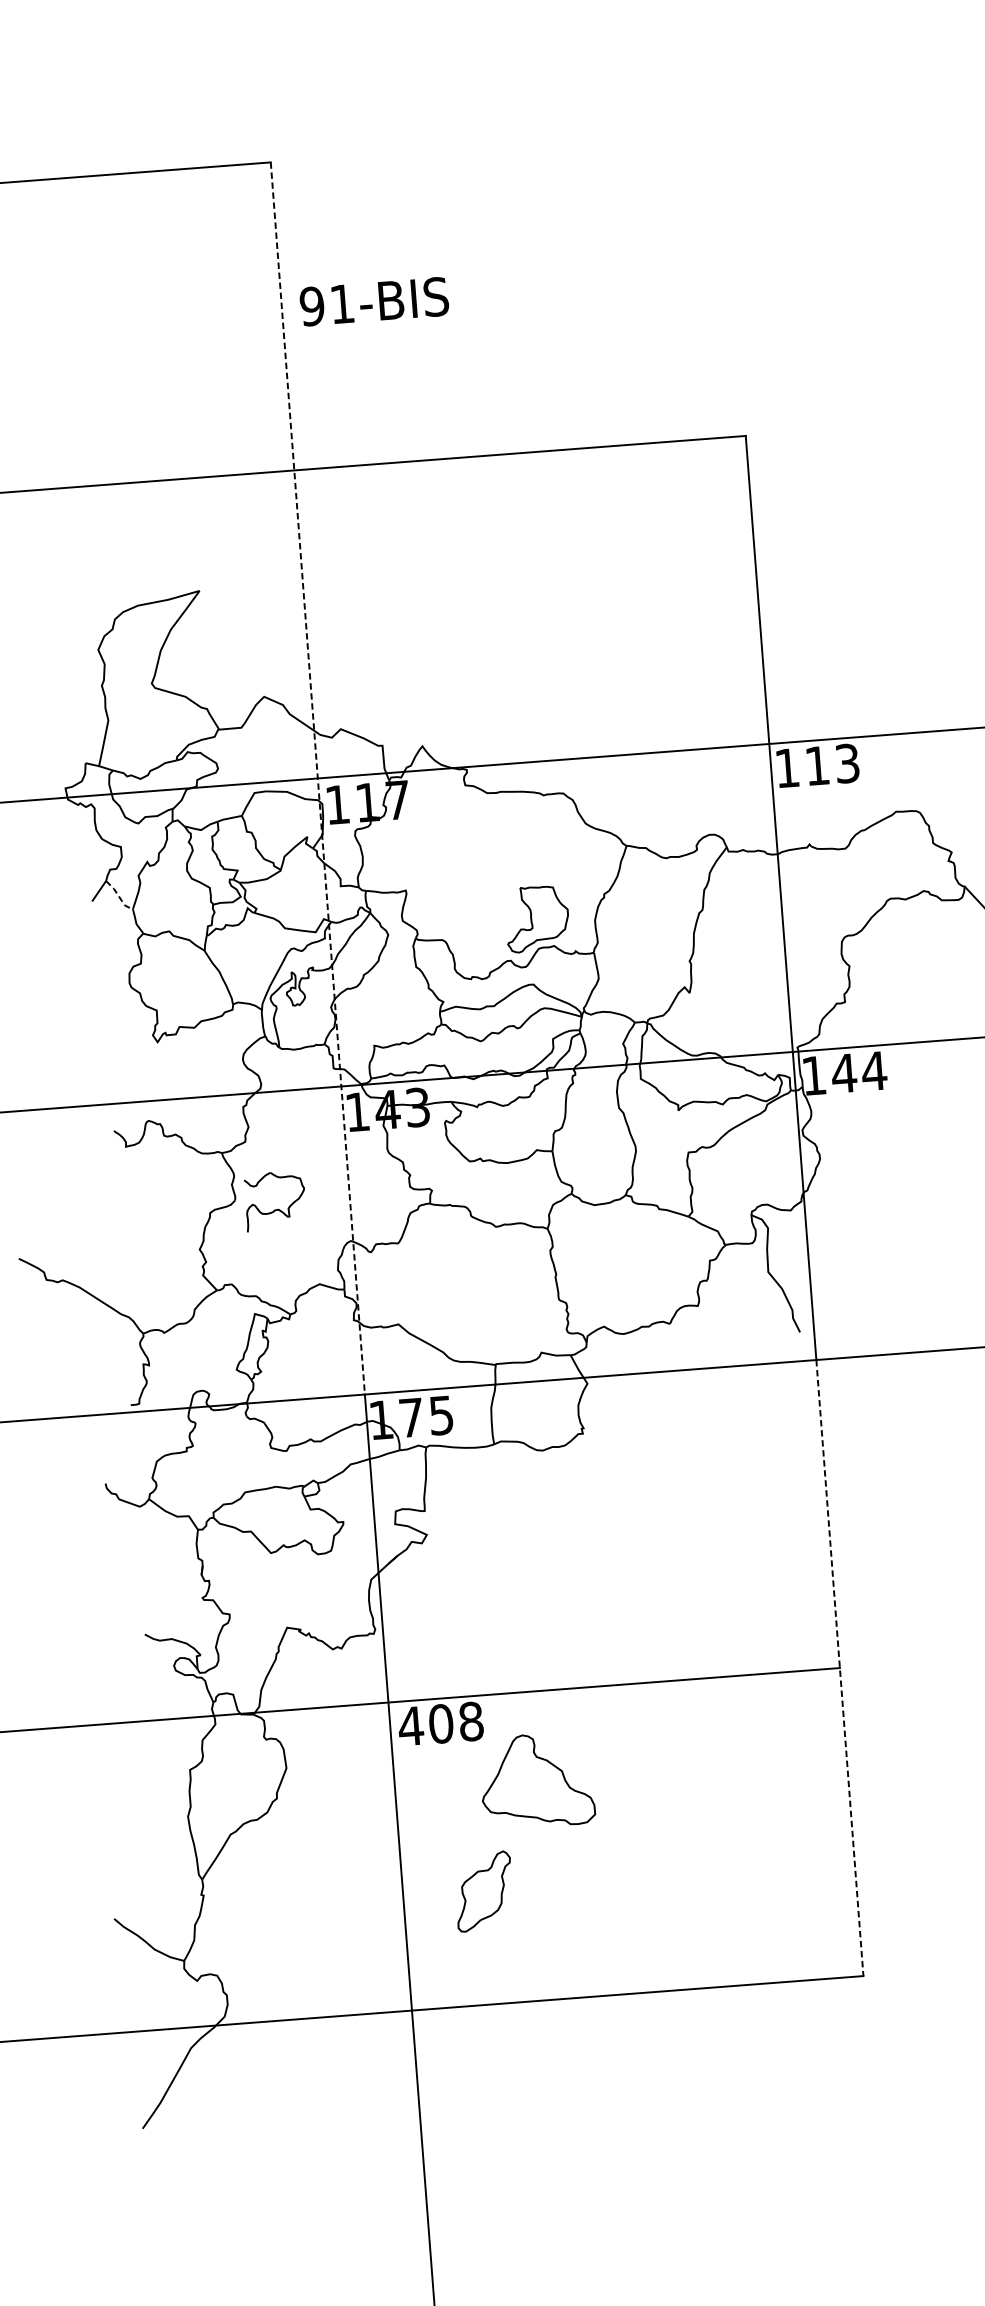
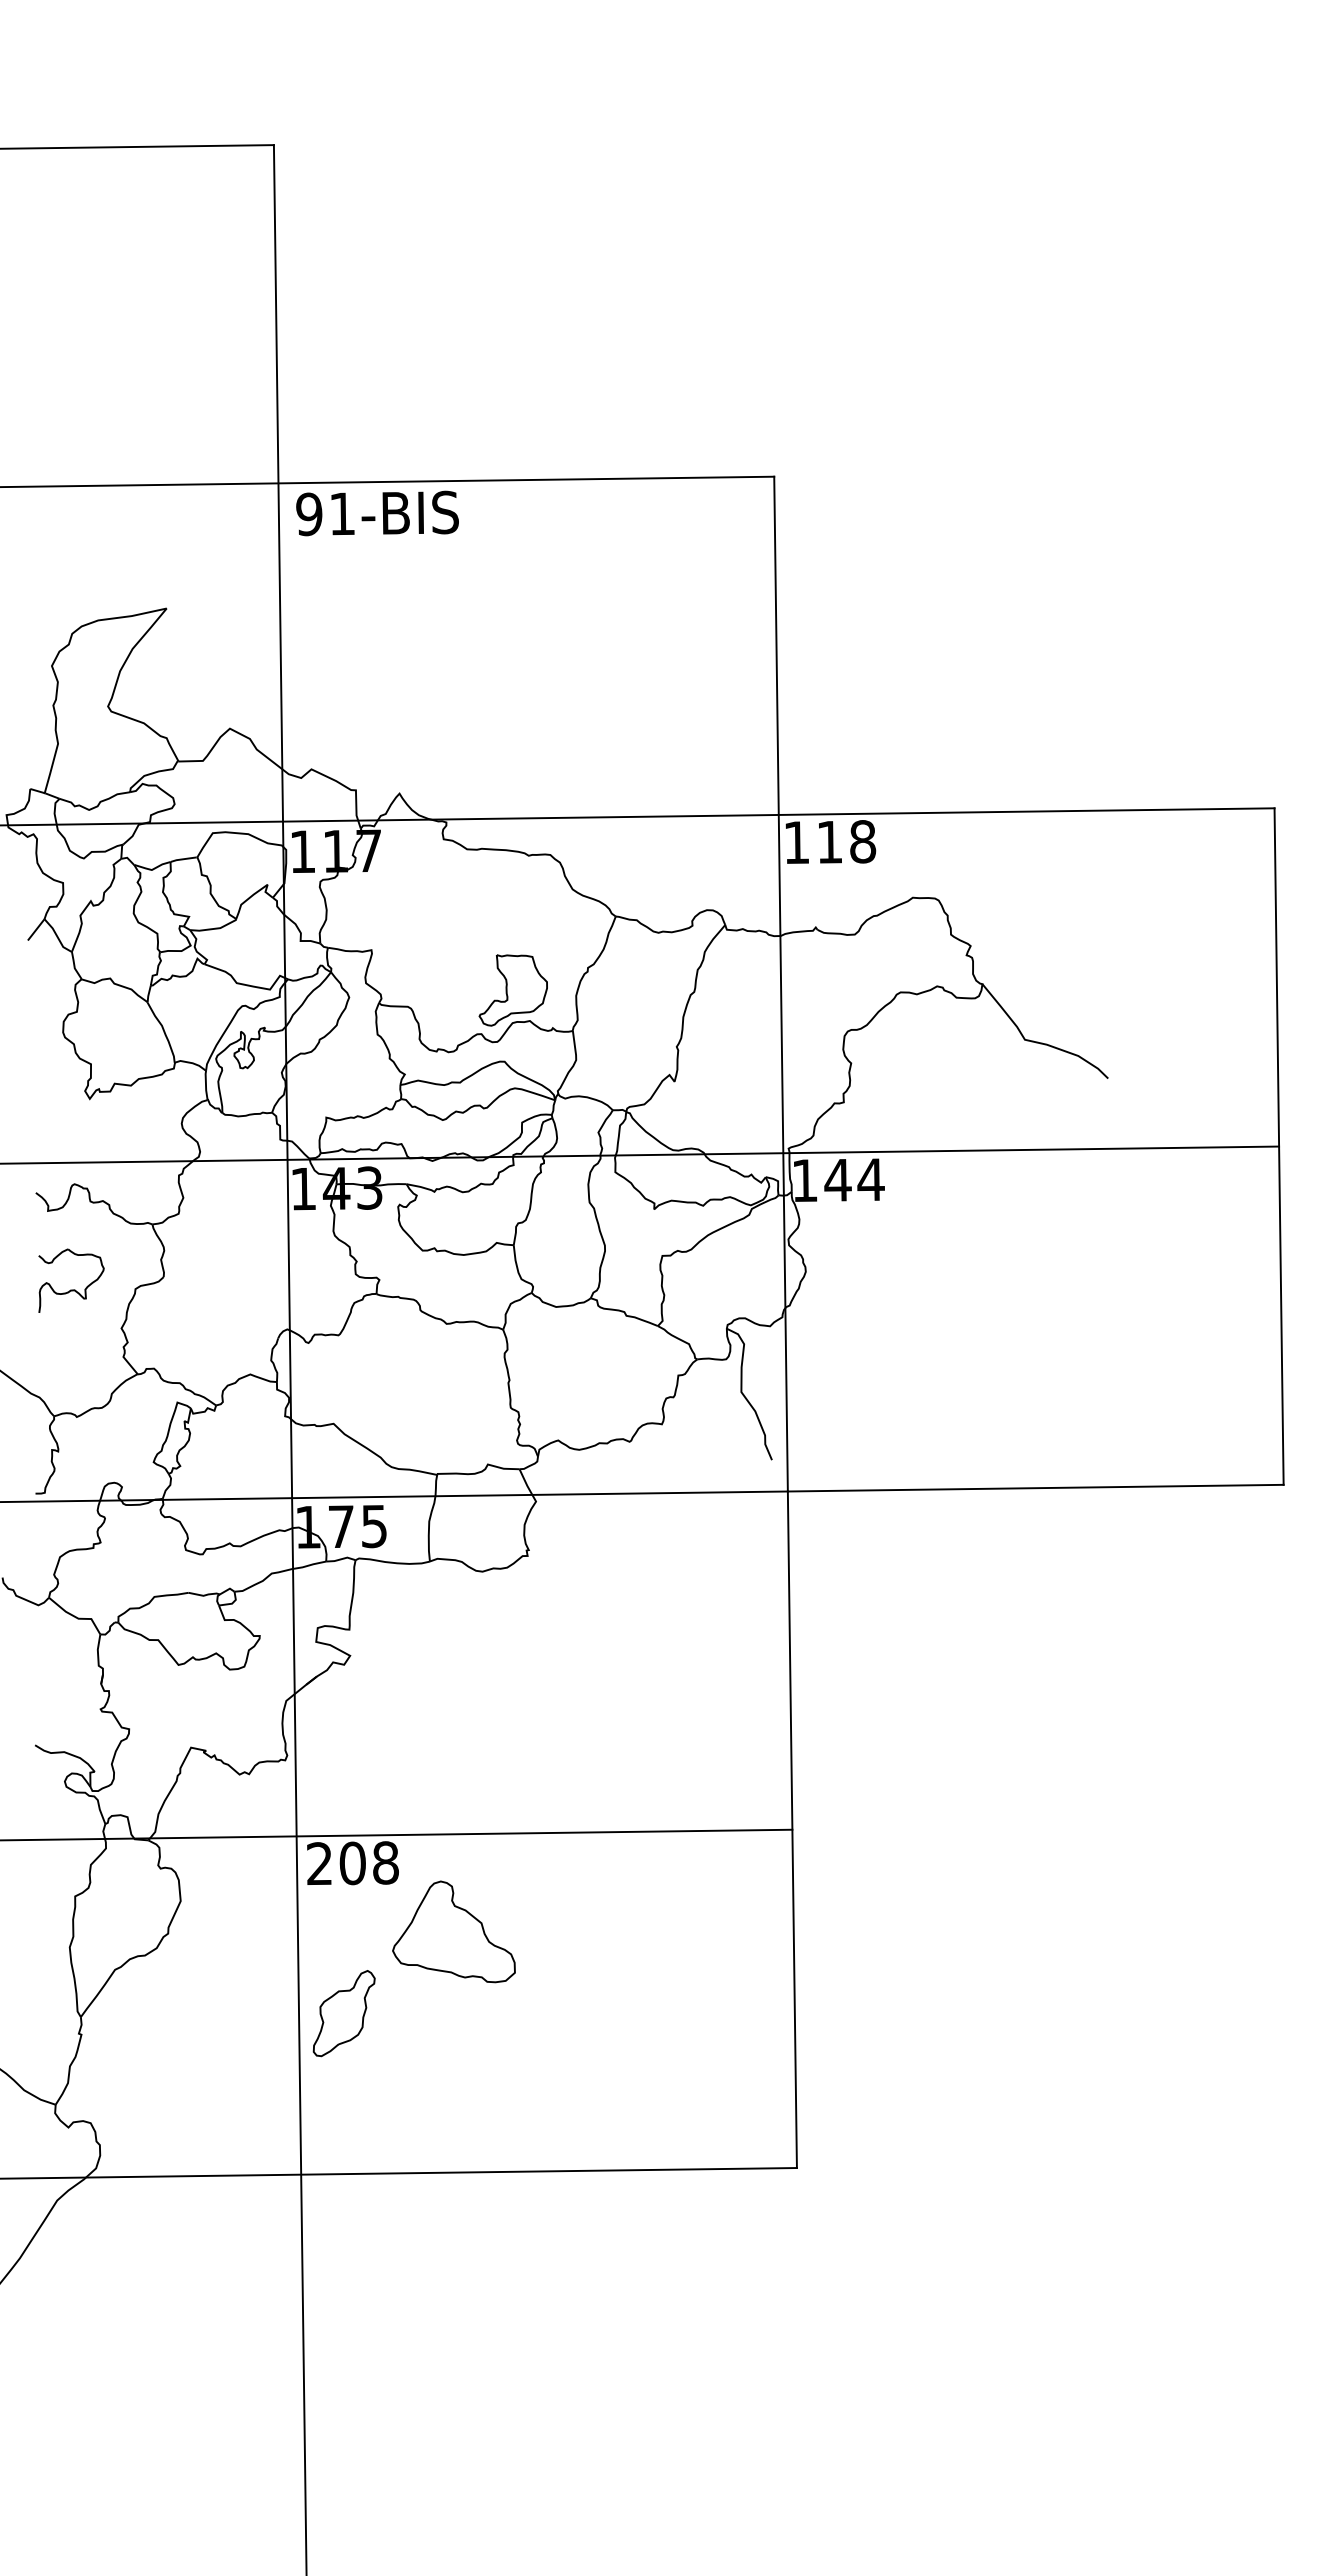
text: (374, 301) -> (377, 513), moved
text: (848, 763) -> (863, 841), 113 -> 118
line: (318, 778) -> (283, 821), dashed -> solid
line: (118, 896) -> (57, 936), dashed -> solid
part: (275, 1209) -> (71, 1289), moved
line: (840, 1668) -> (792, 1830), dashed -> solid
text: (410, 1725) -> (319, 1863), 408 -> 208
part: (483, 1891) -> (343, 2013), moved

